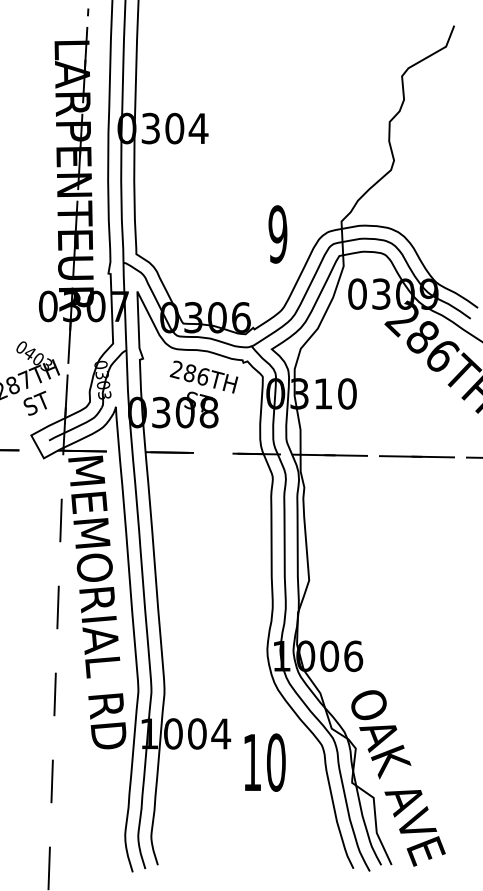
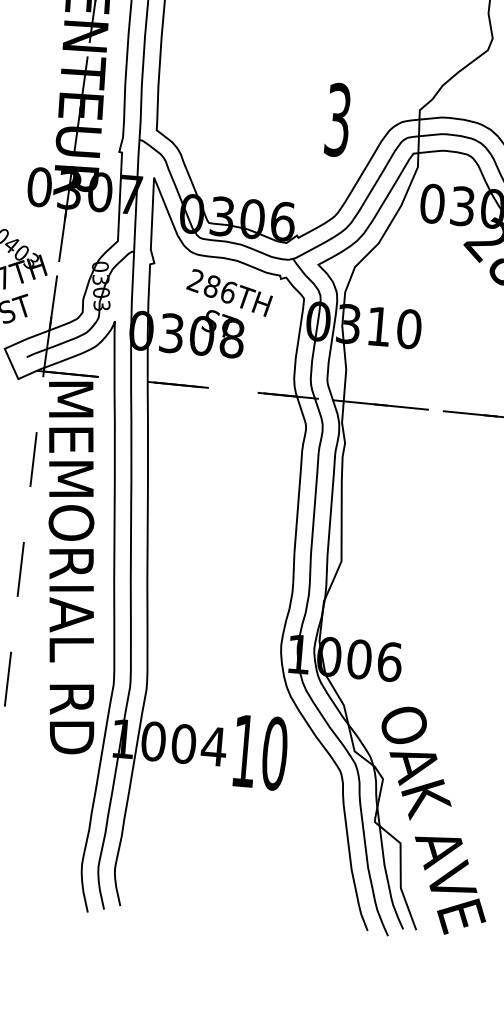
text: (277, 234) -> (337, 120), 9 -> 3
text: (264, 762) -> (259, 752), moved

